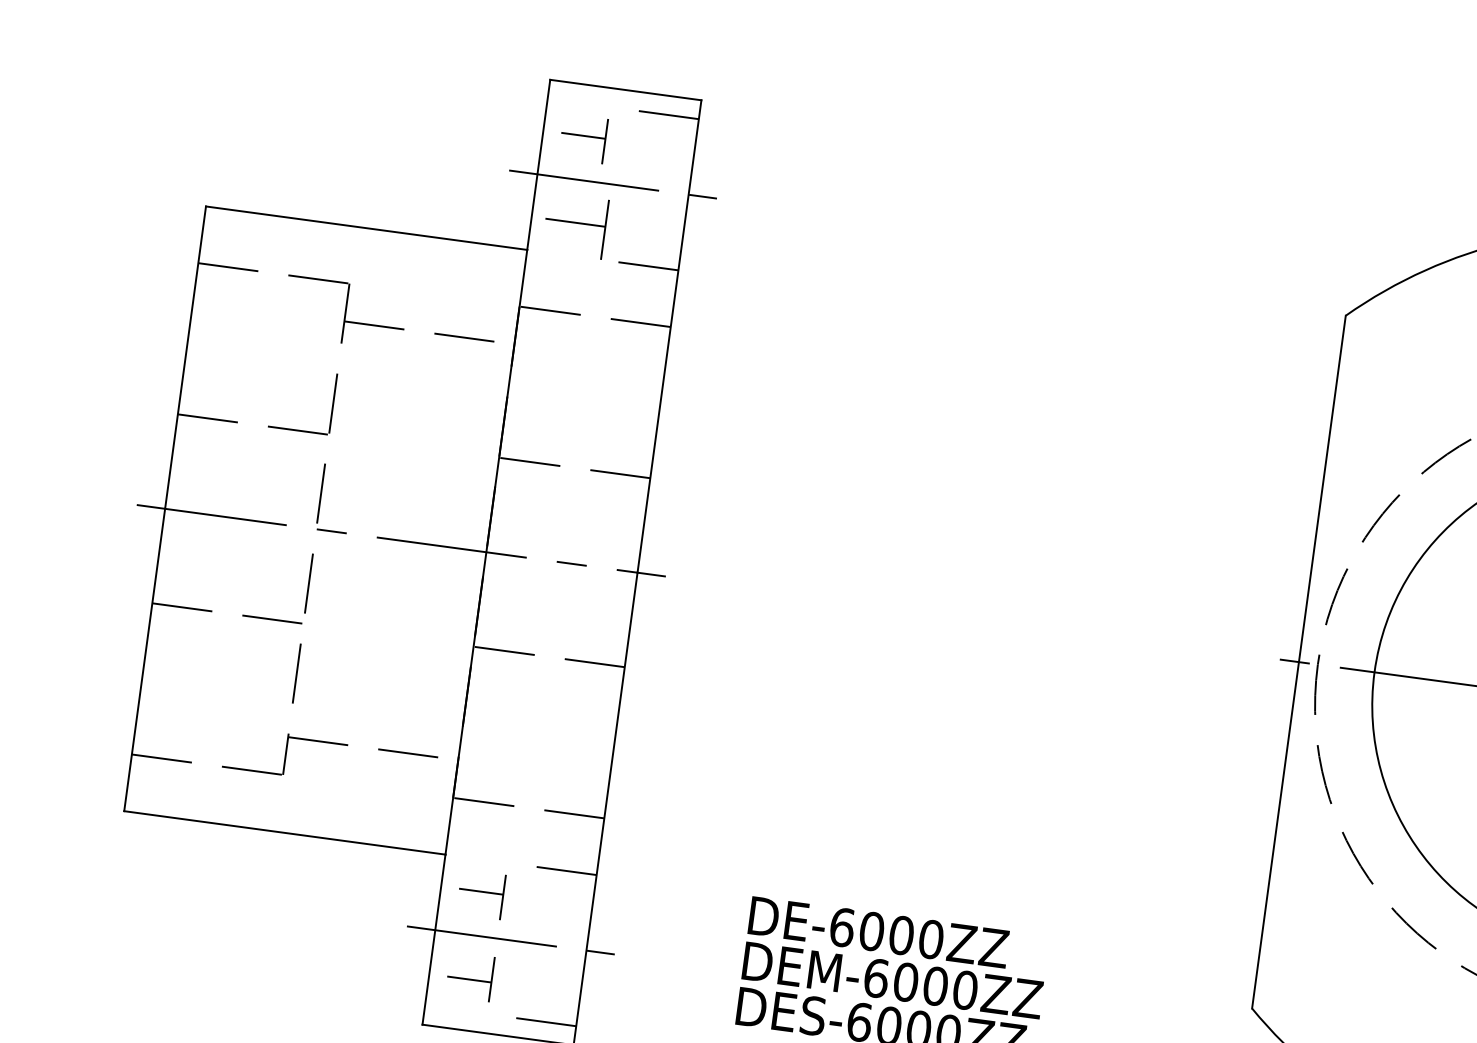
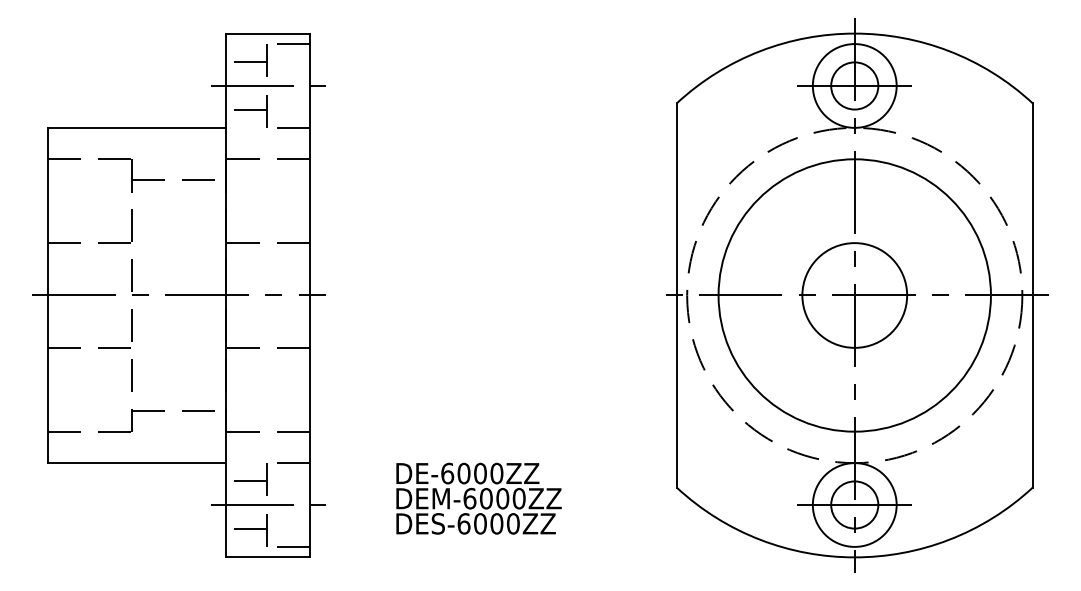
part: (587, 134) -> (250, 60), size x1.67
part: (485, 890) -> (250, 479), size x1.67
part: (472, 982) -> (250, 530), size x1.67

